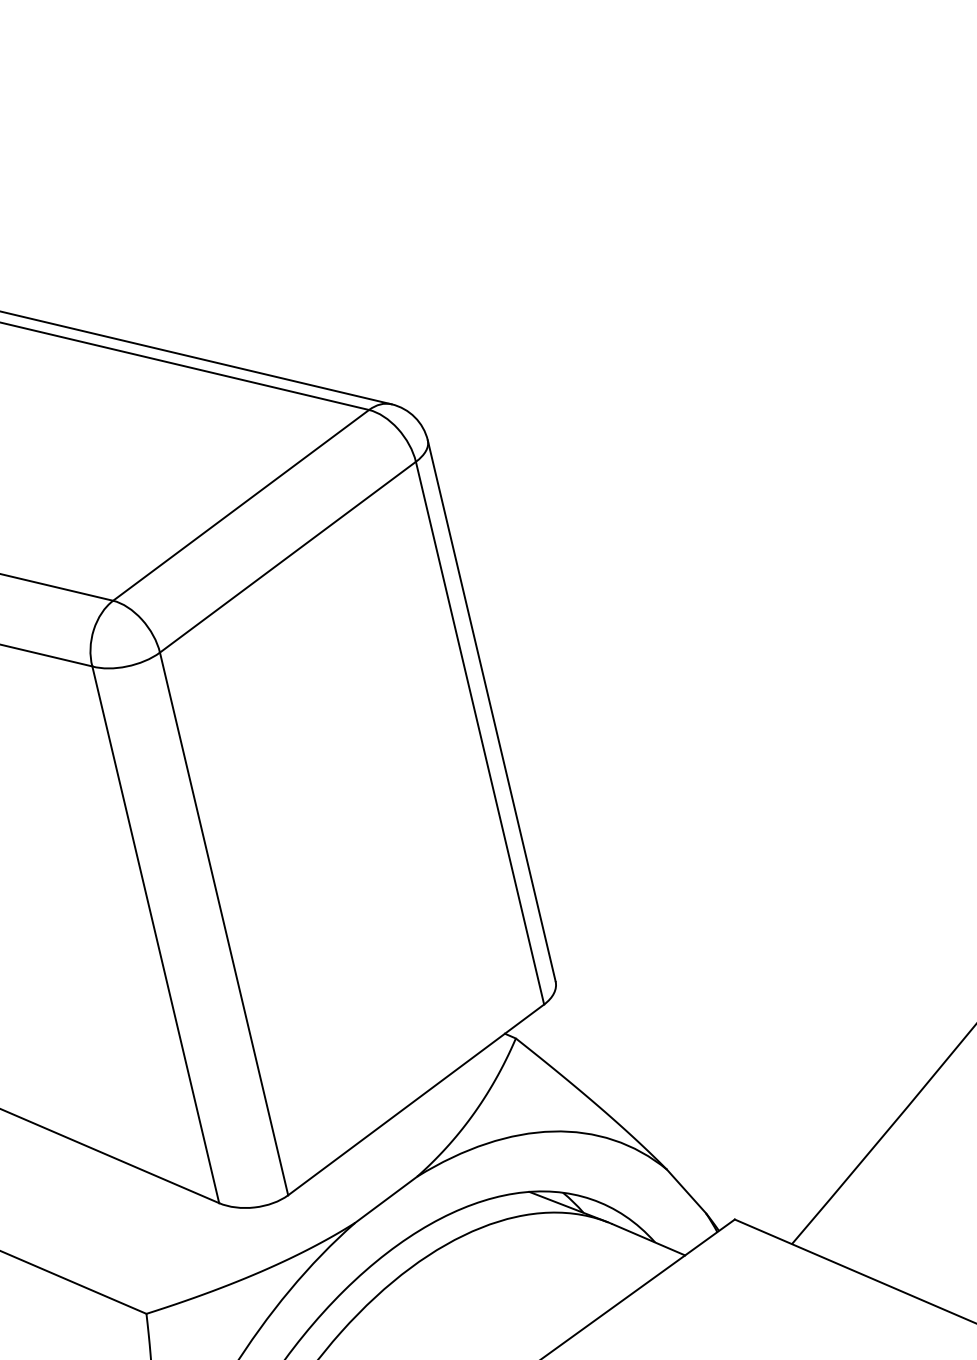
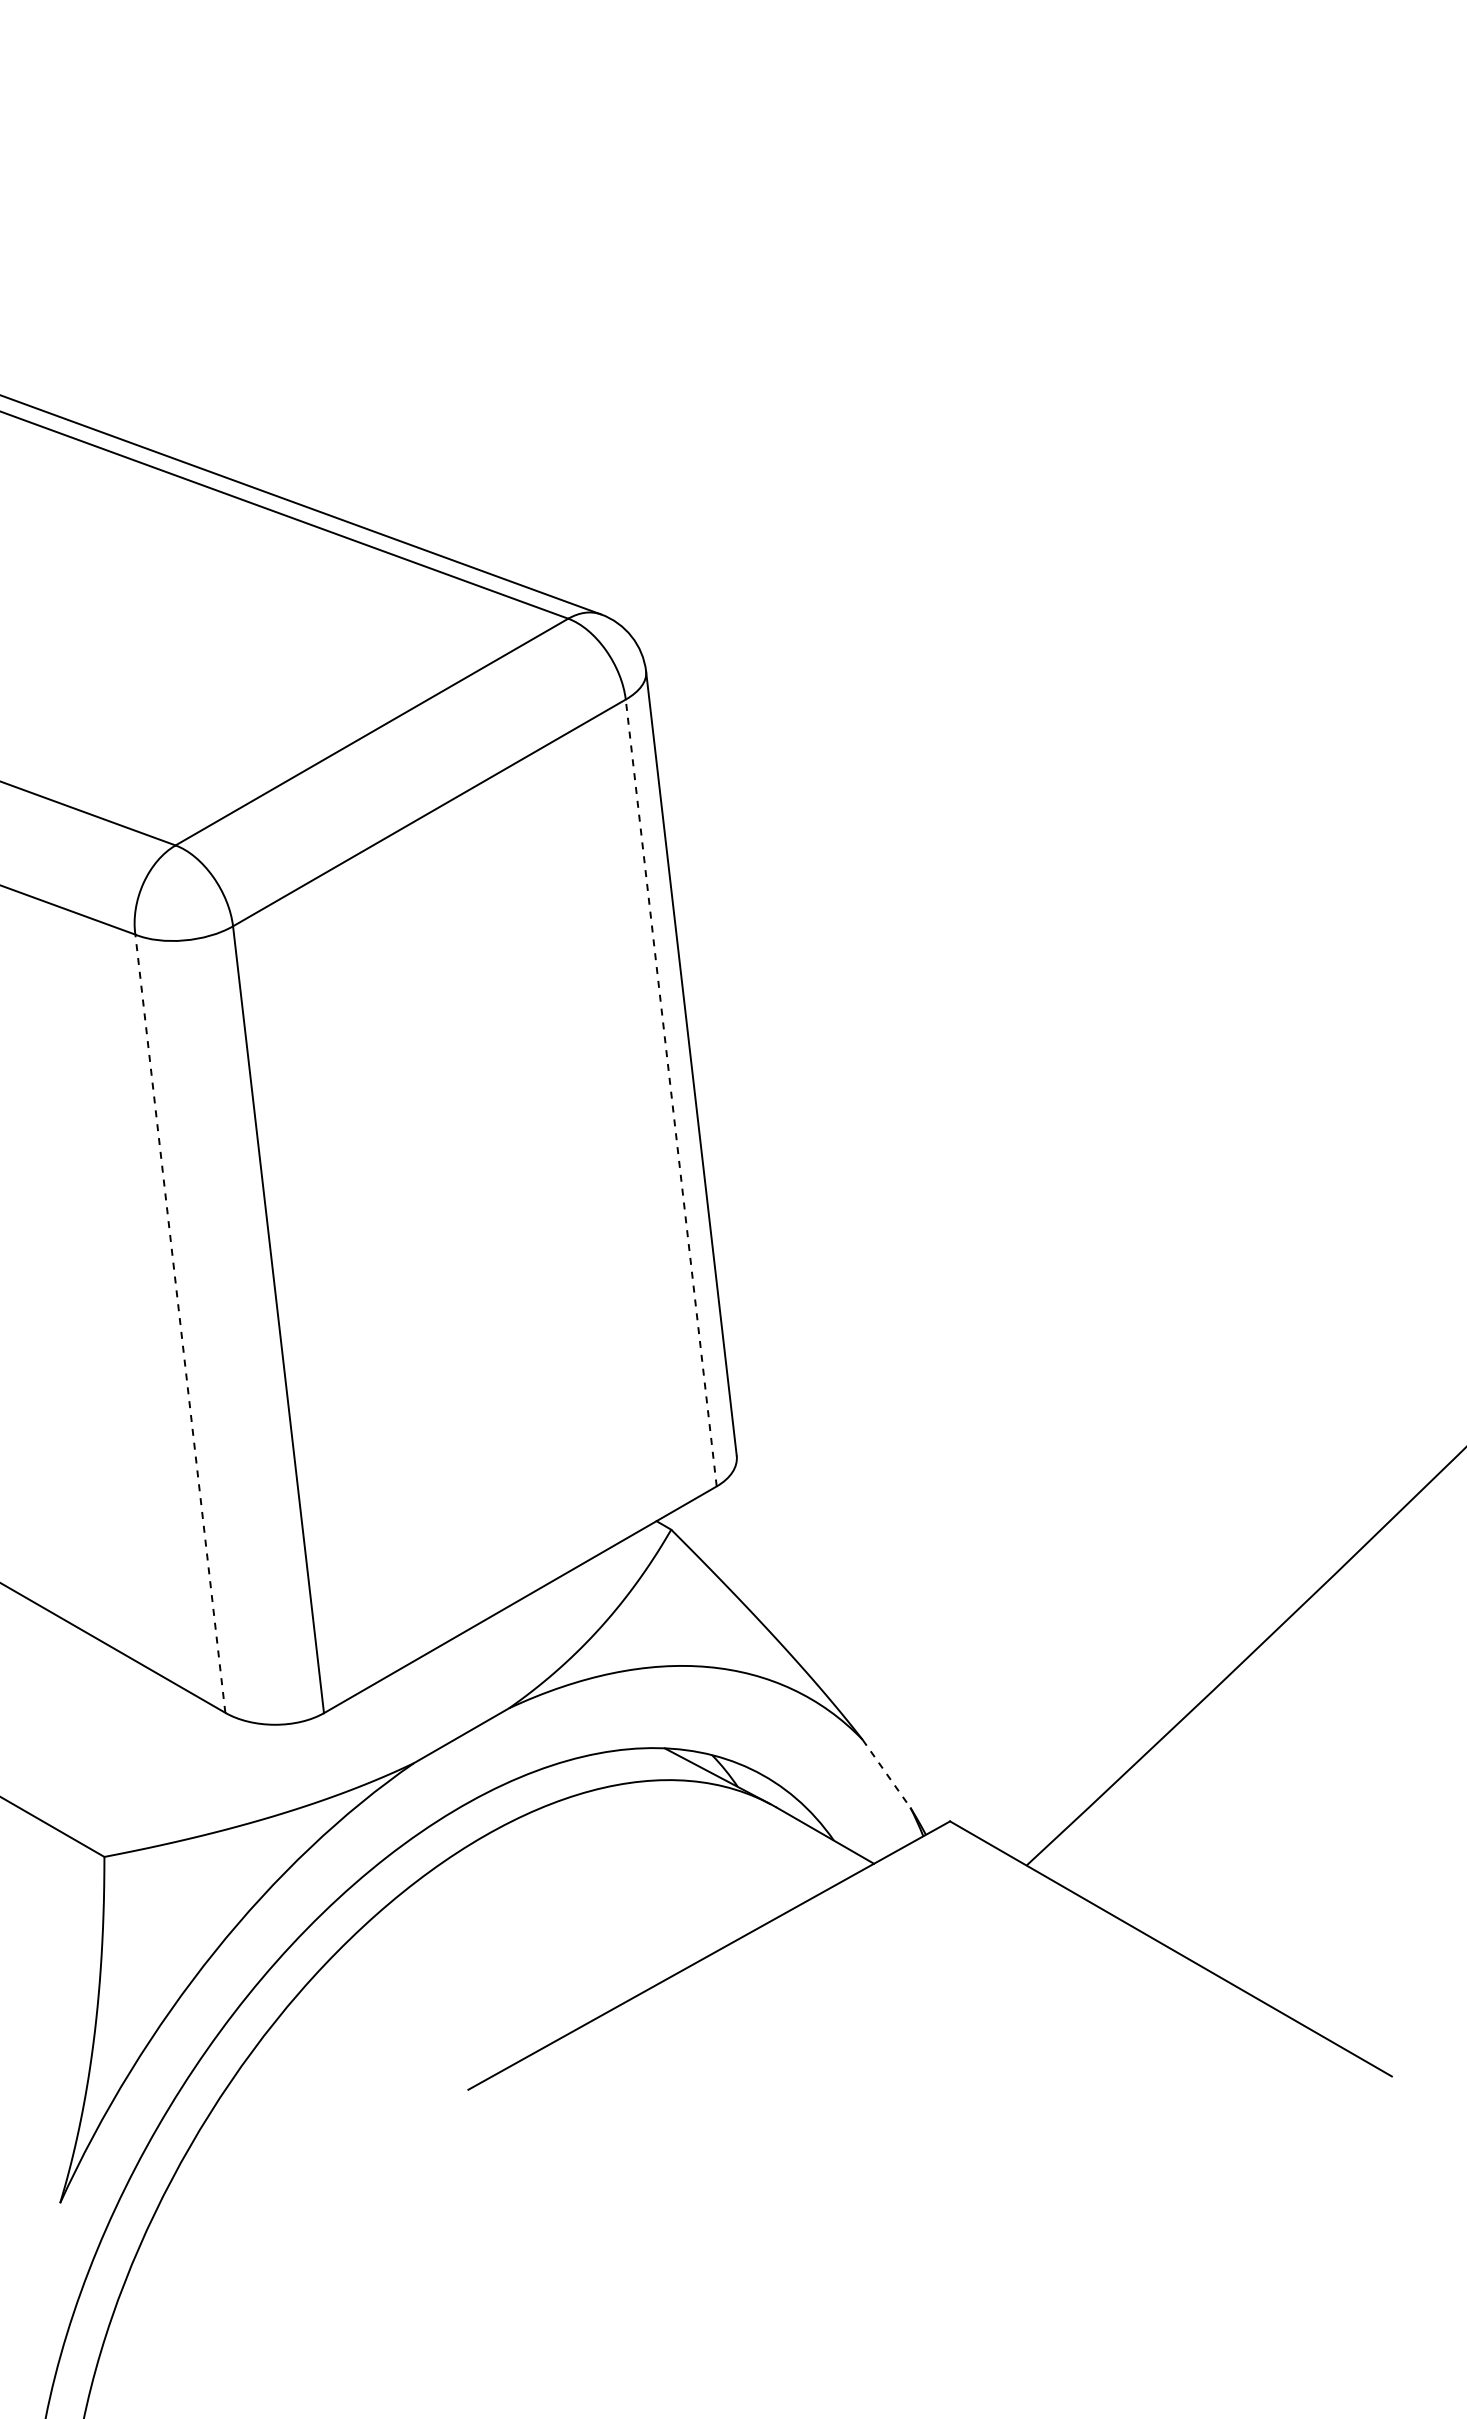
line: (480, 732) -> (671, 1092), solid -> dashed
line: (155, 934) -> (180, 1323), solid -> dashed
line: (686, 1191) -> (886, 1774), solid -> dashed

